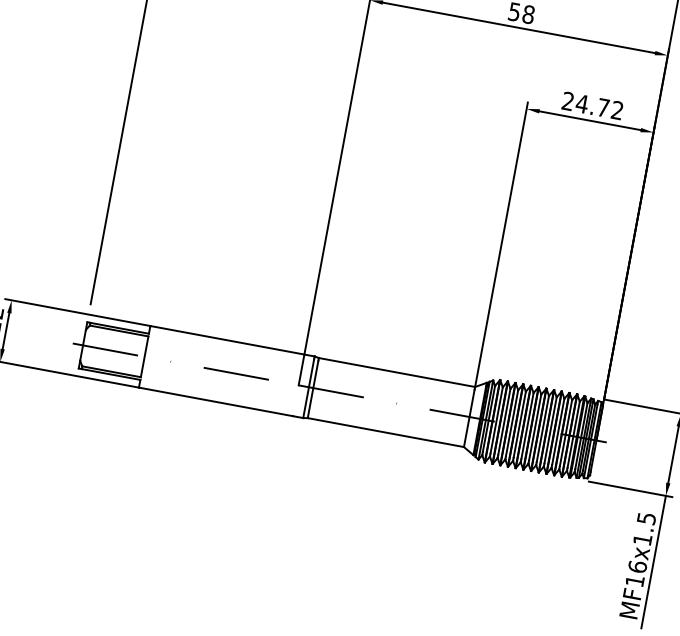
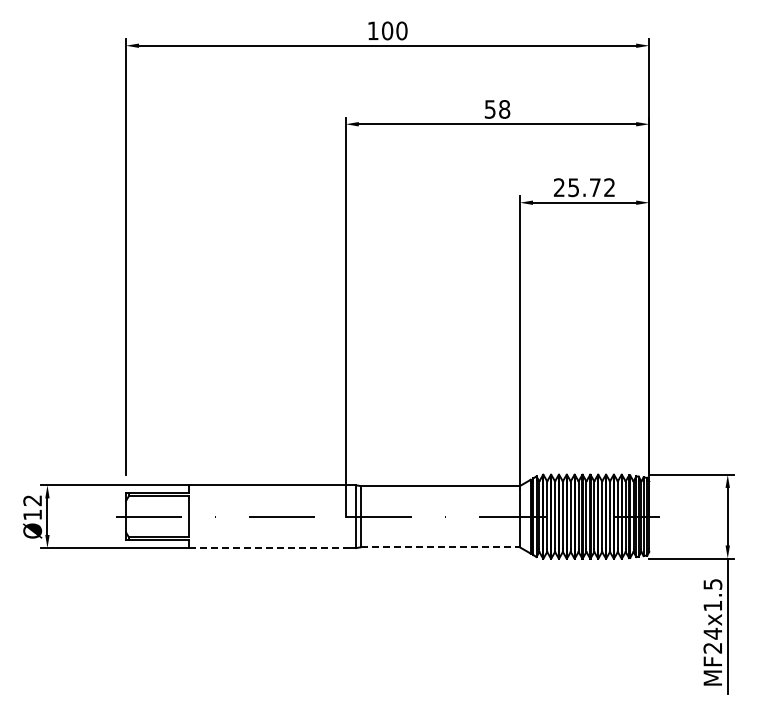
text: (582, 103) -> (573, 187), 24.72 -> 25.72
line: (216, 402) -> (267, 548), solid -> dashed
line: (386, 432) -> (440, 547), solid -> dashed
text: (636, 573) -> (712, 640), MF16x1.5 -> MF24x1.5

